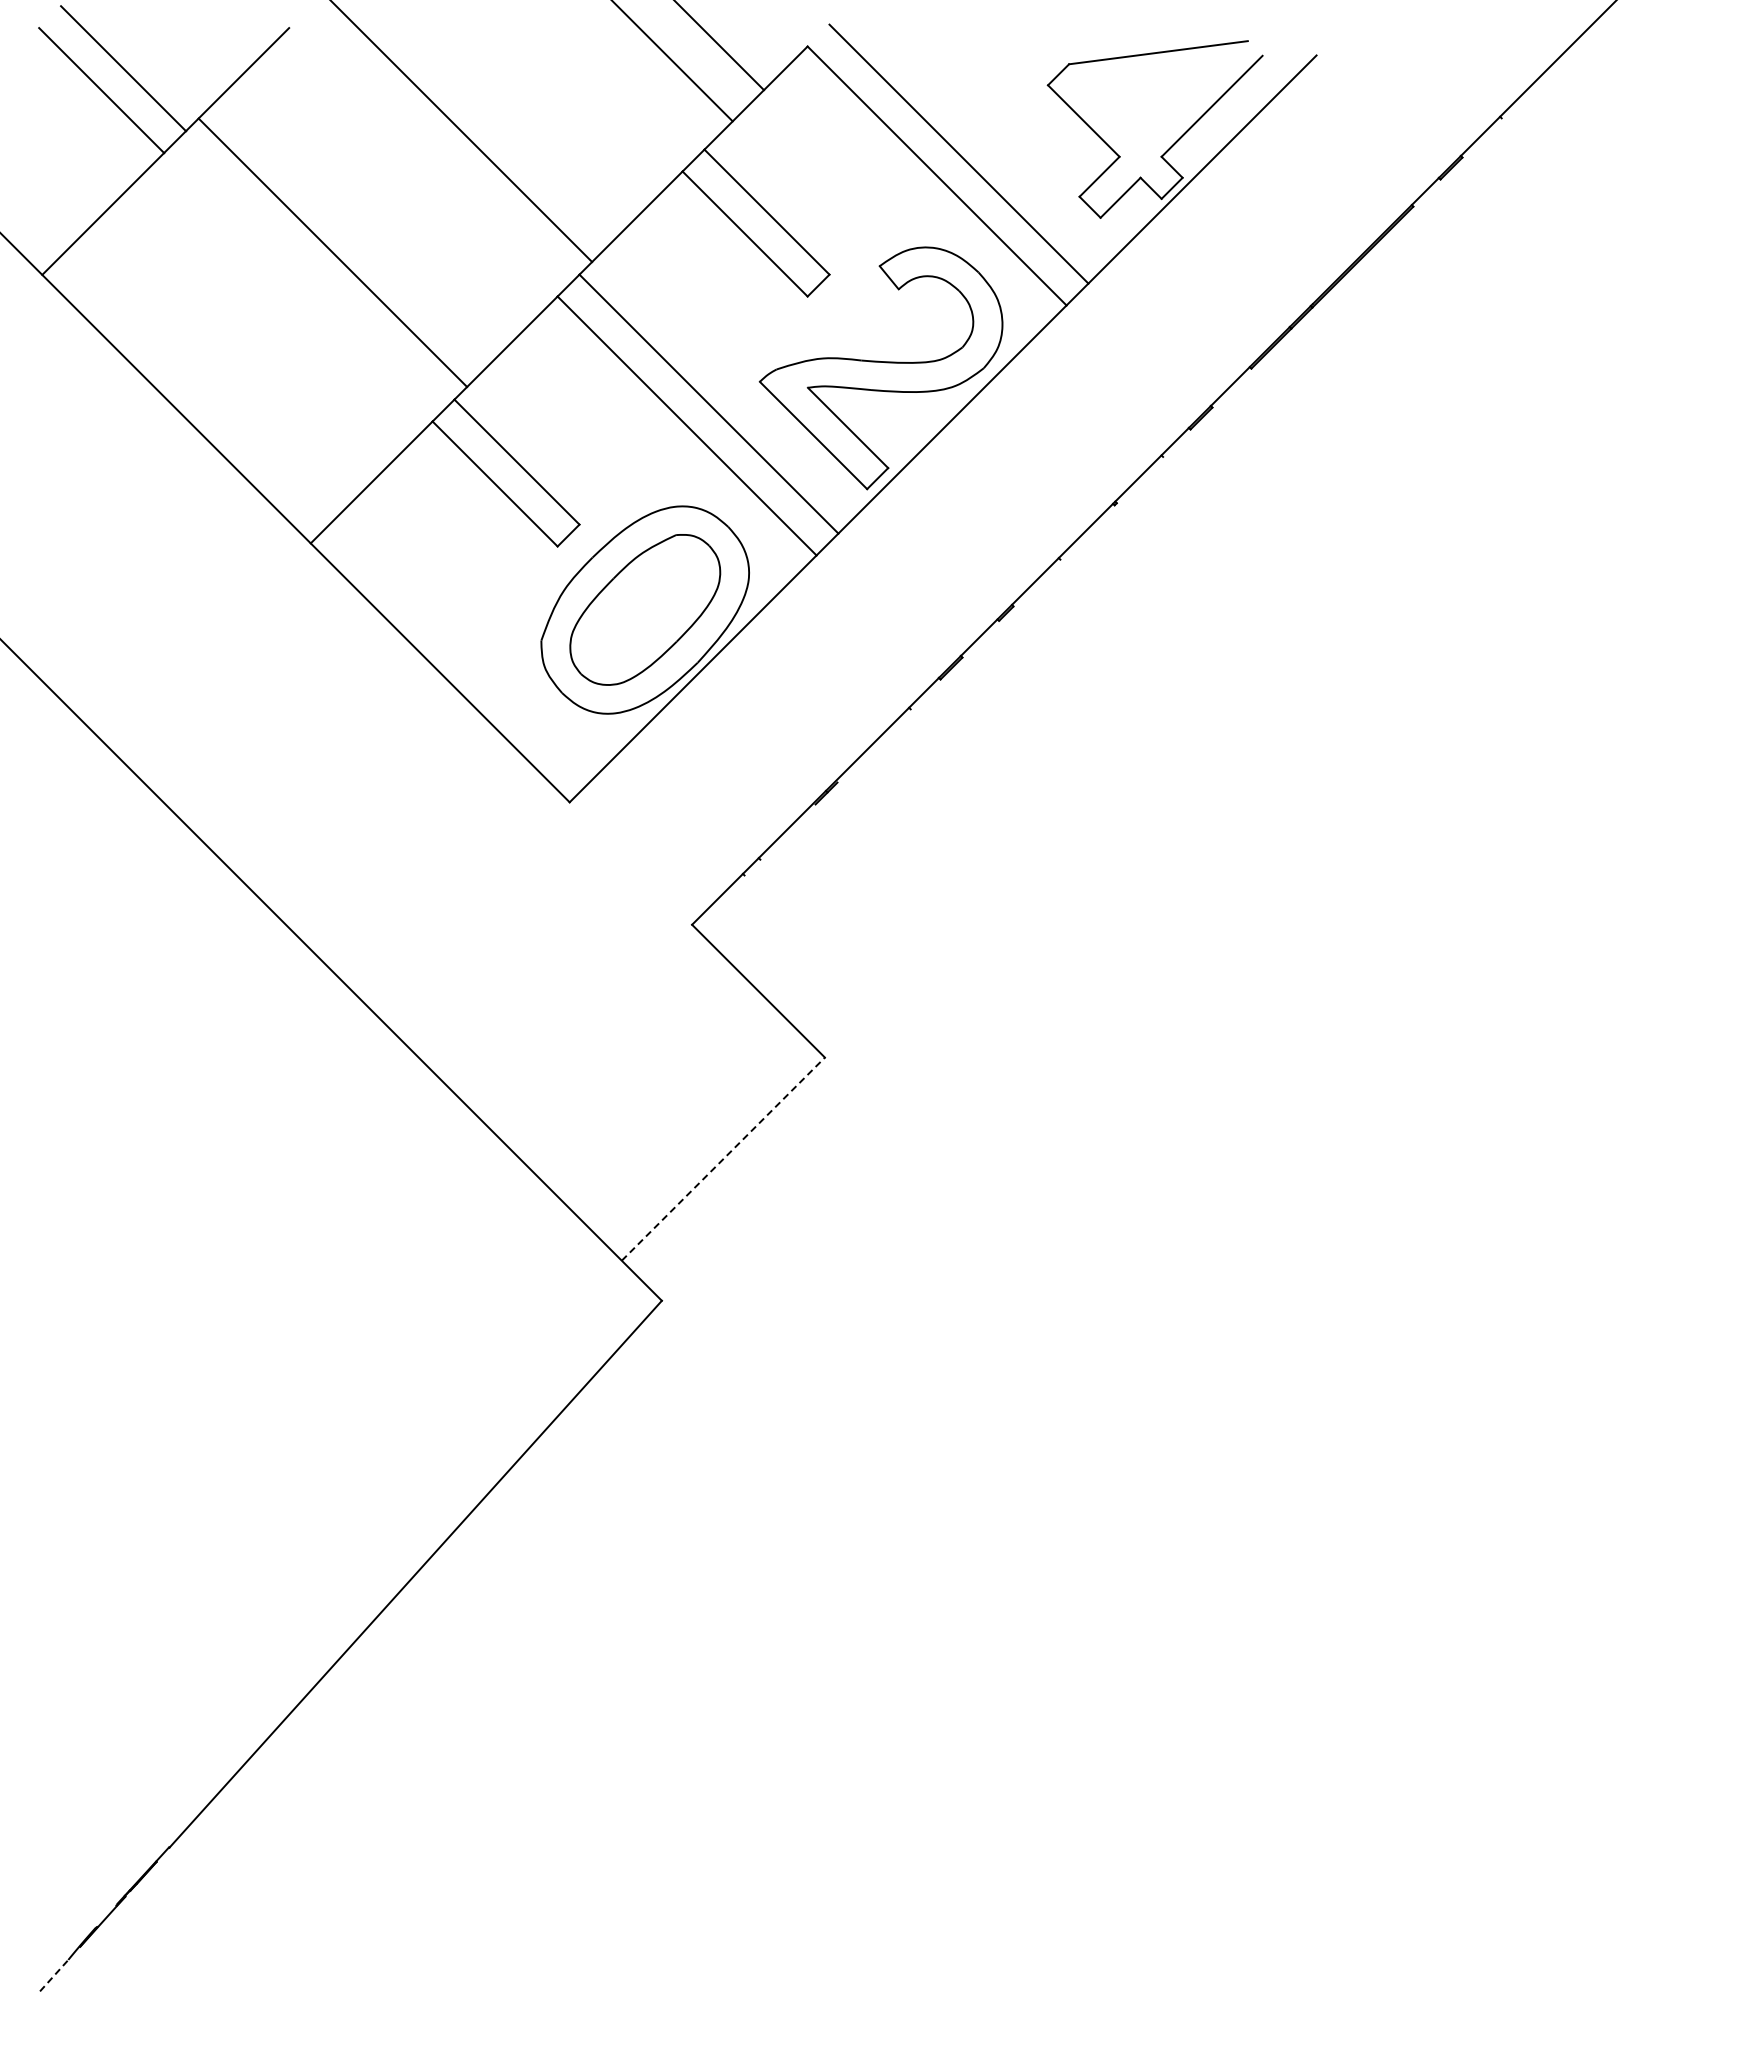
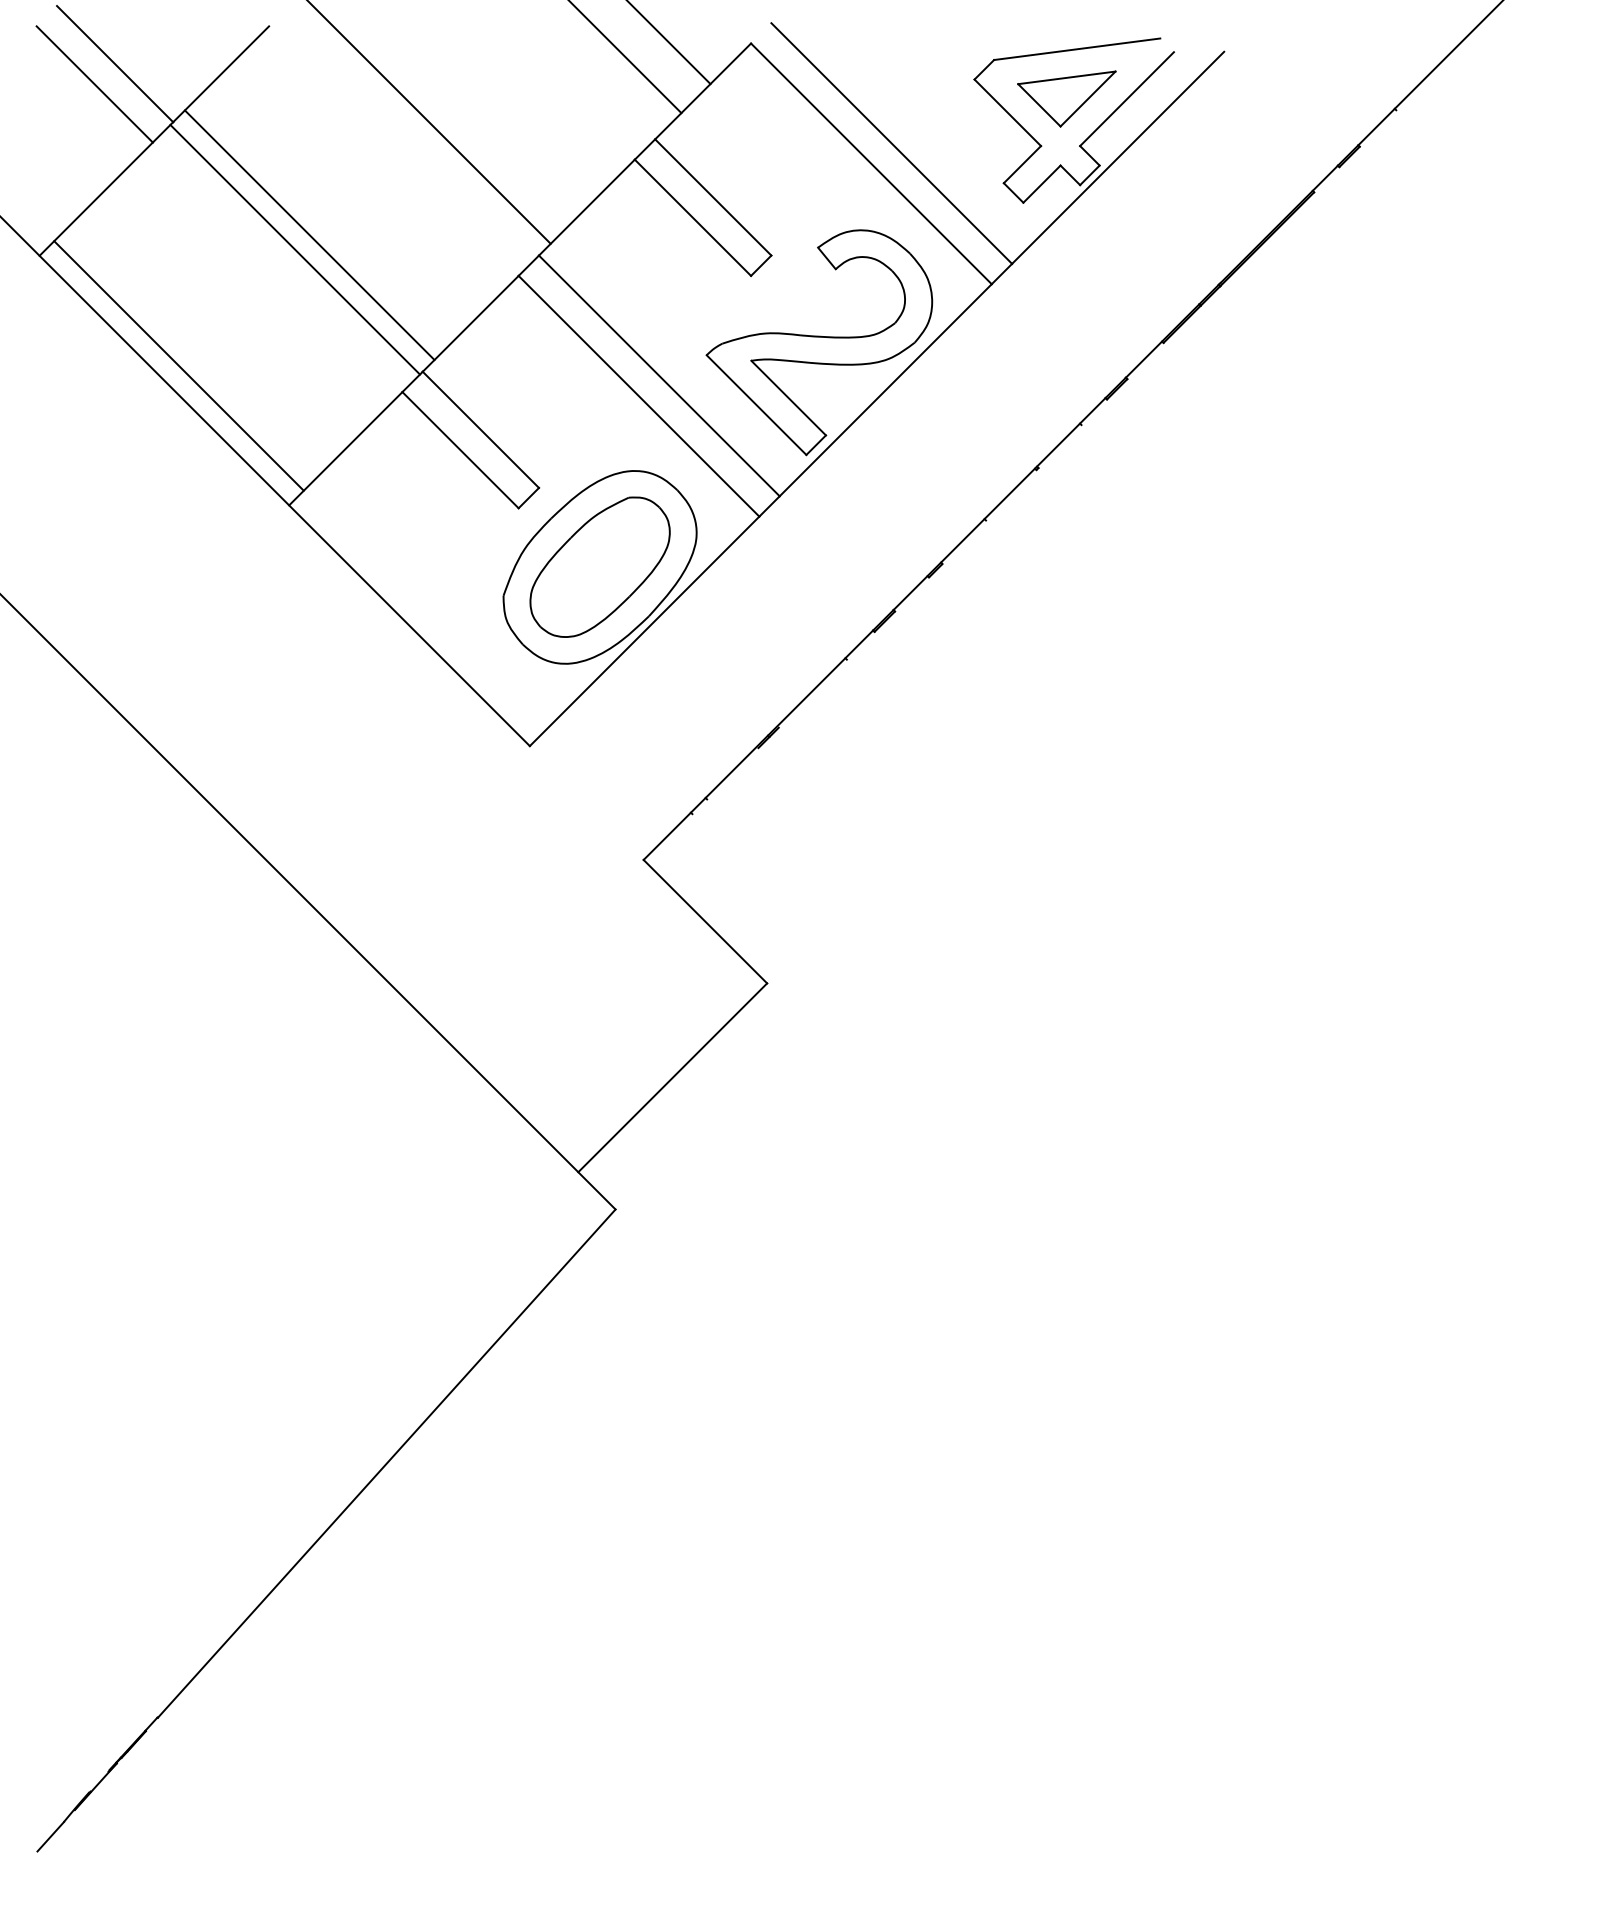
part: (1147, 105) -> (1066, 98), added
line: (317, 268) -> (295, 249), added
line: (192, 393) -> (179, 366), added
line: (723, 1159) -> (672, 1078), dashed -> solid
line: (54, 1975) -> (50, 1836), dashed -> solid

